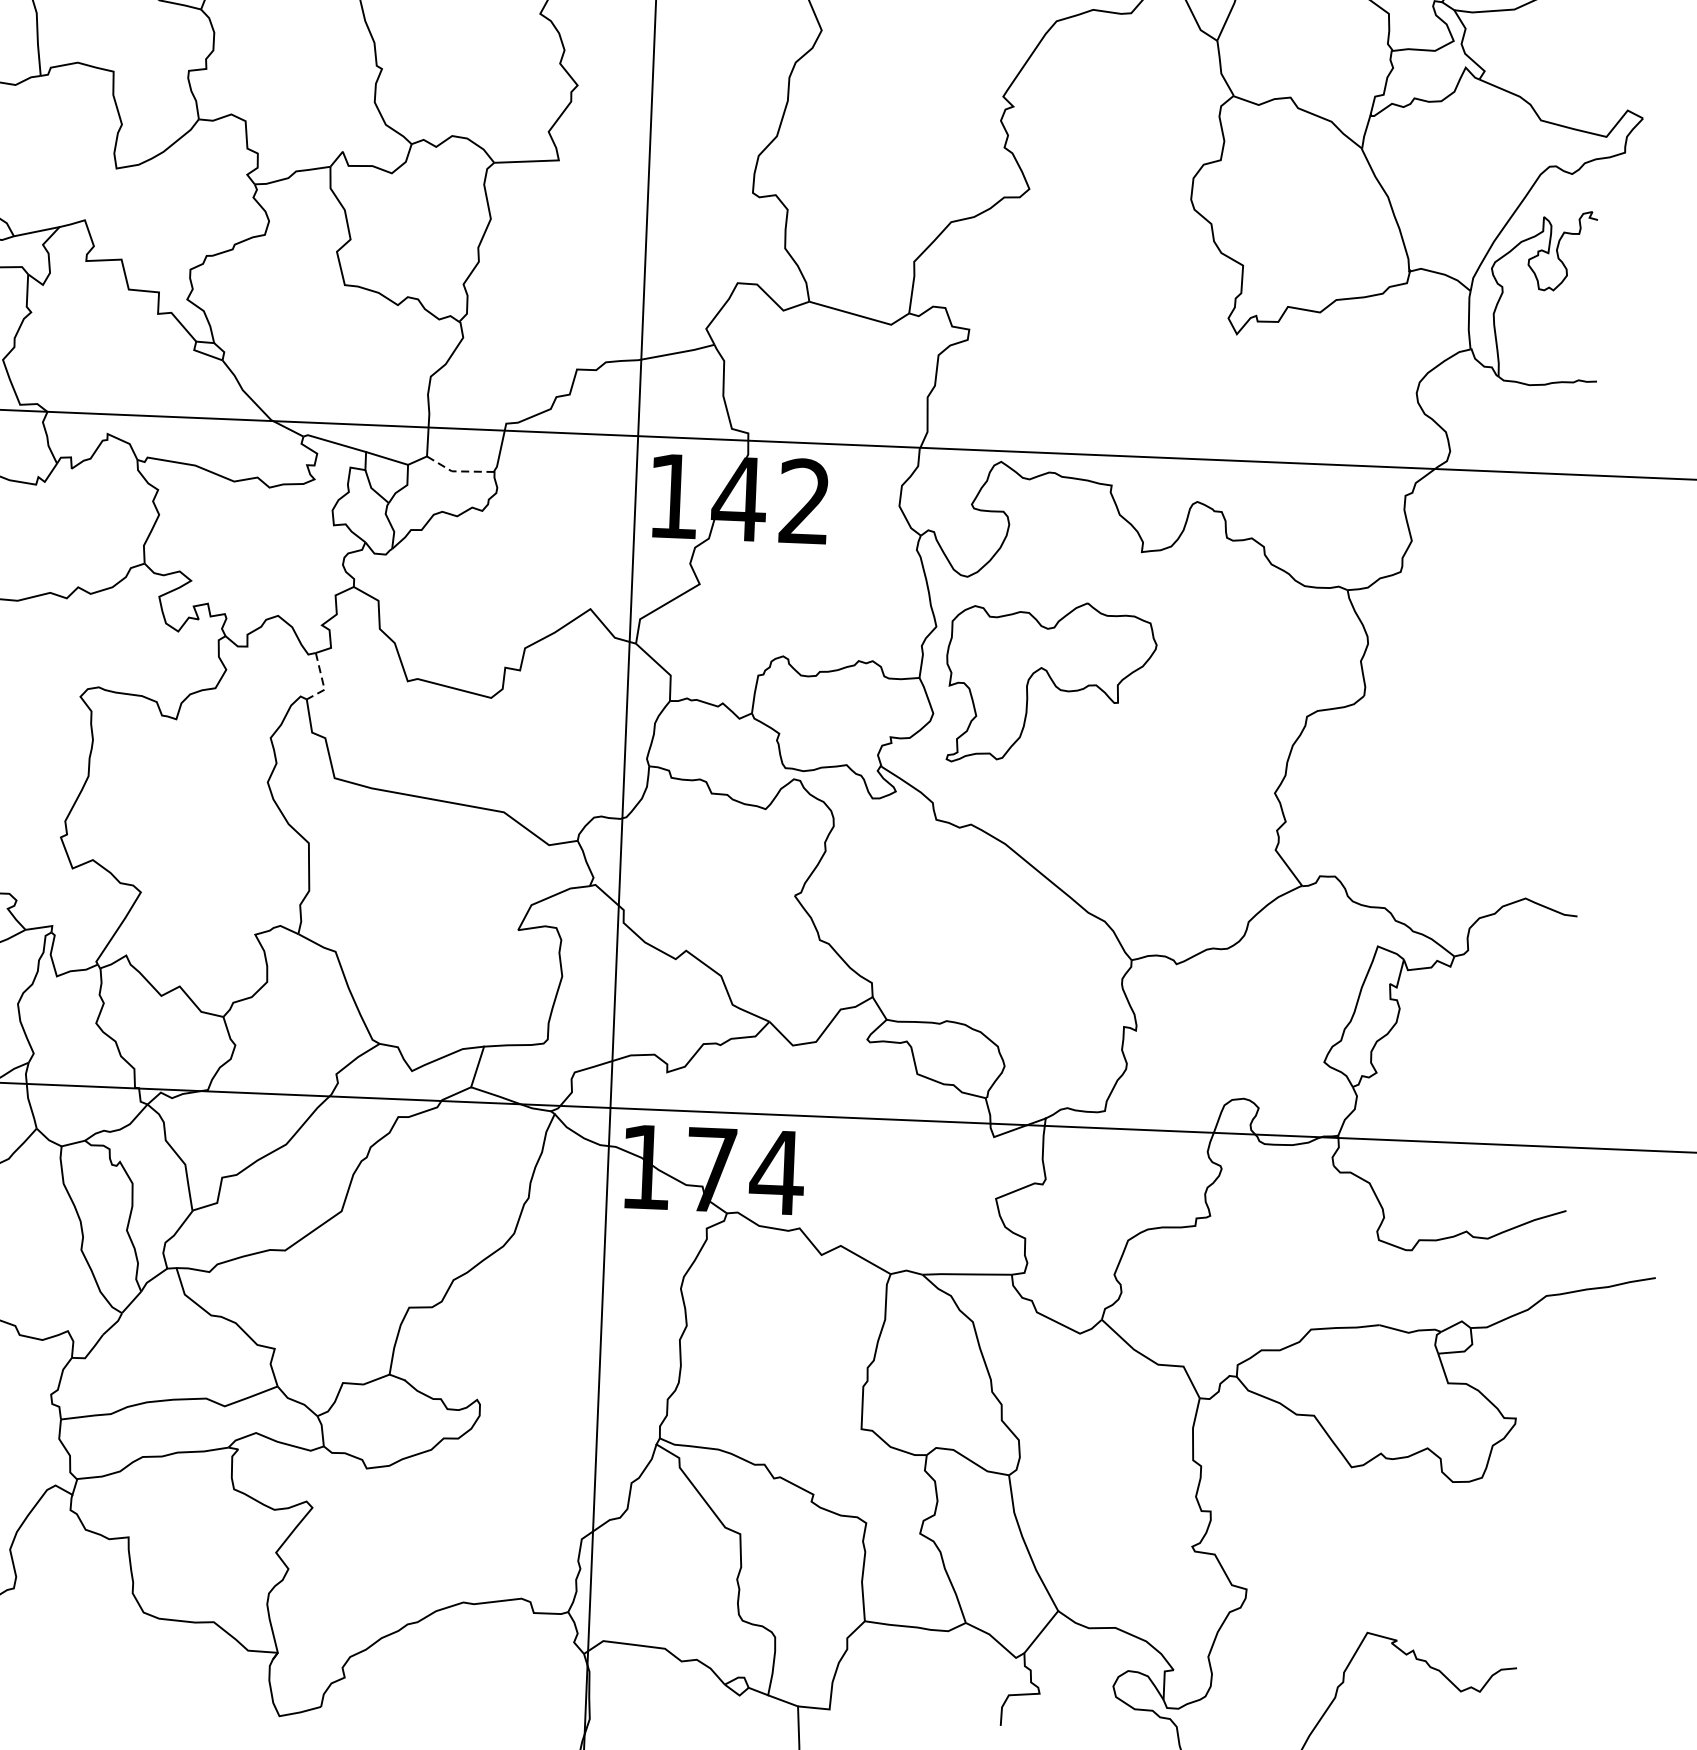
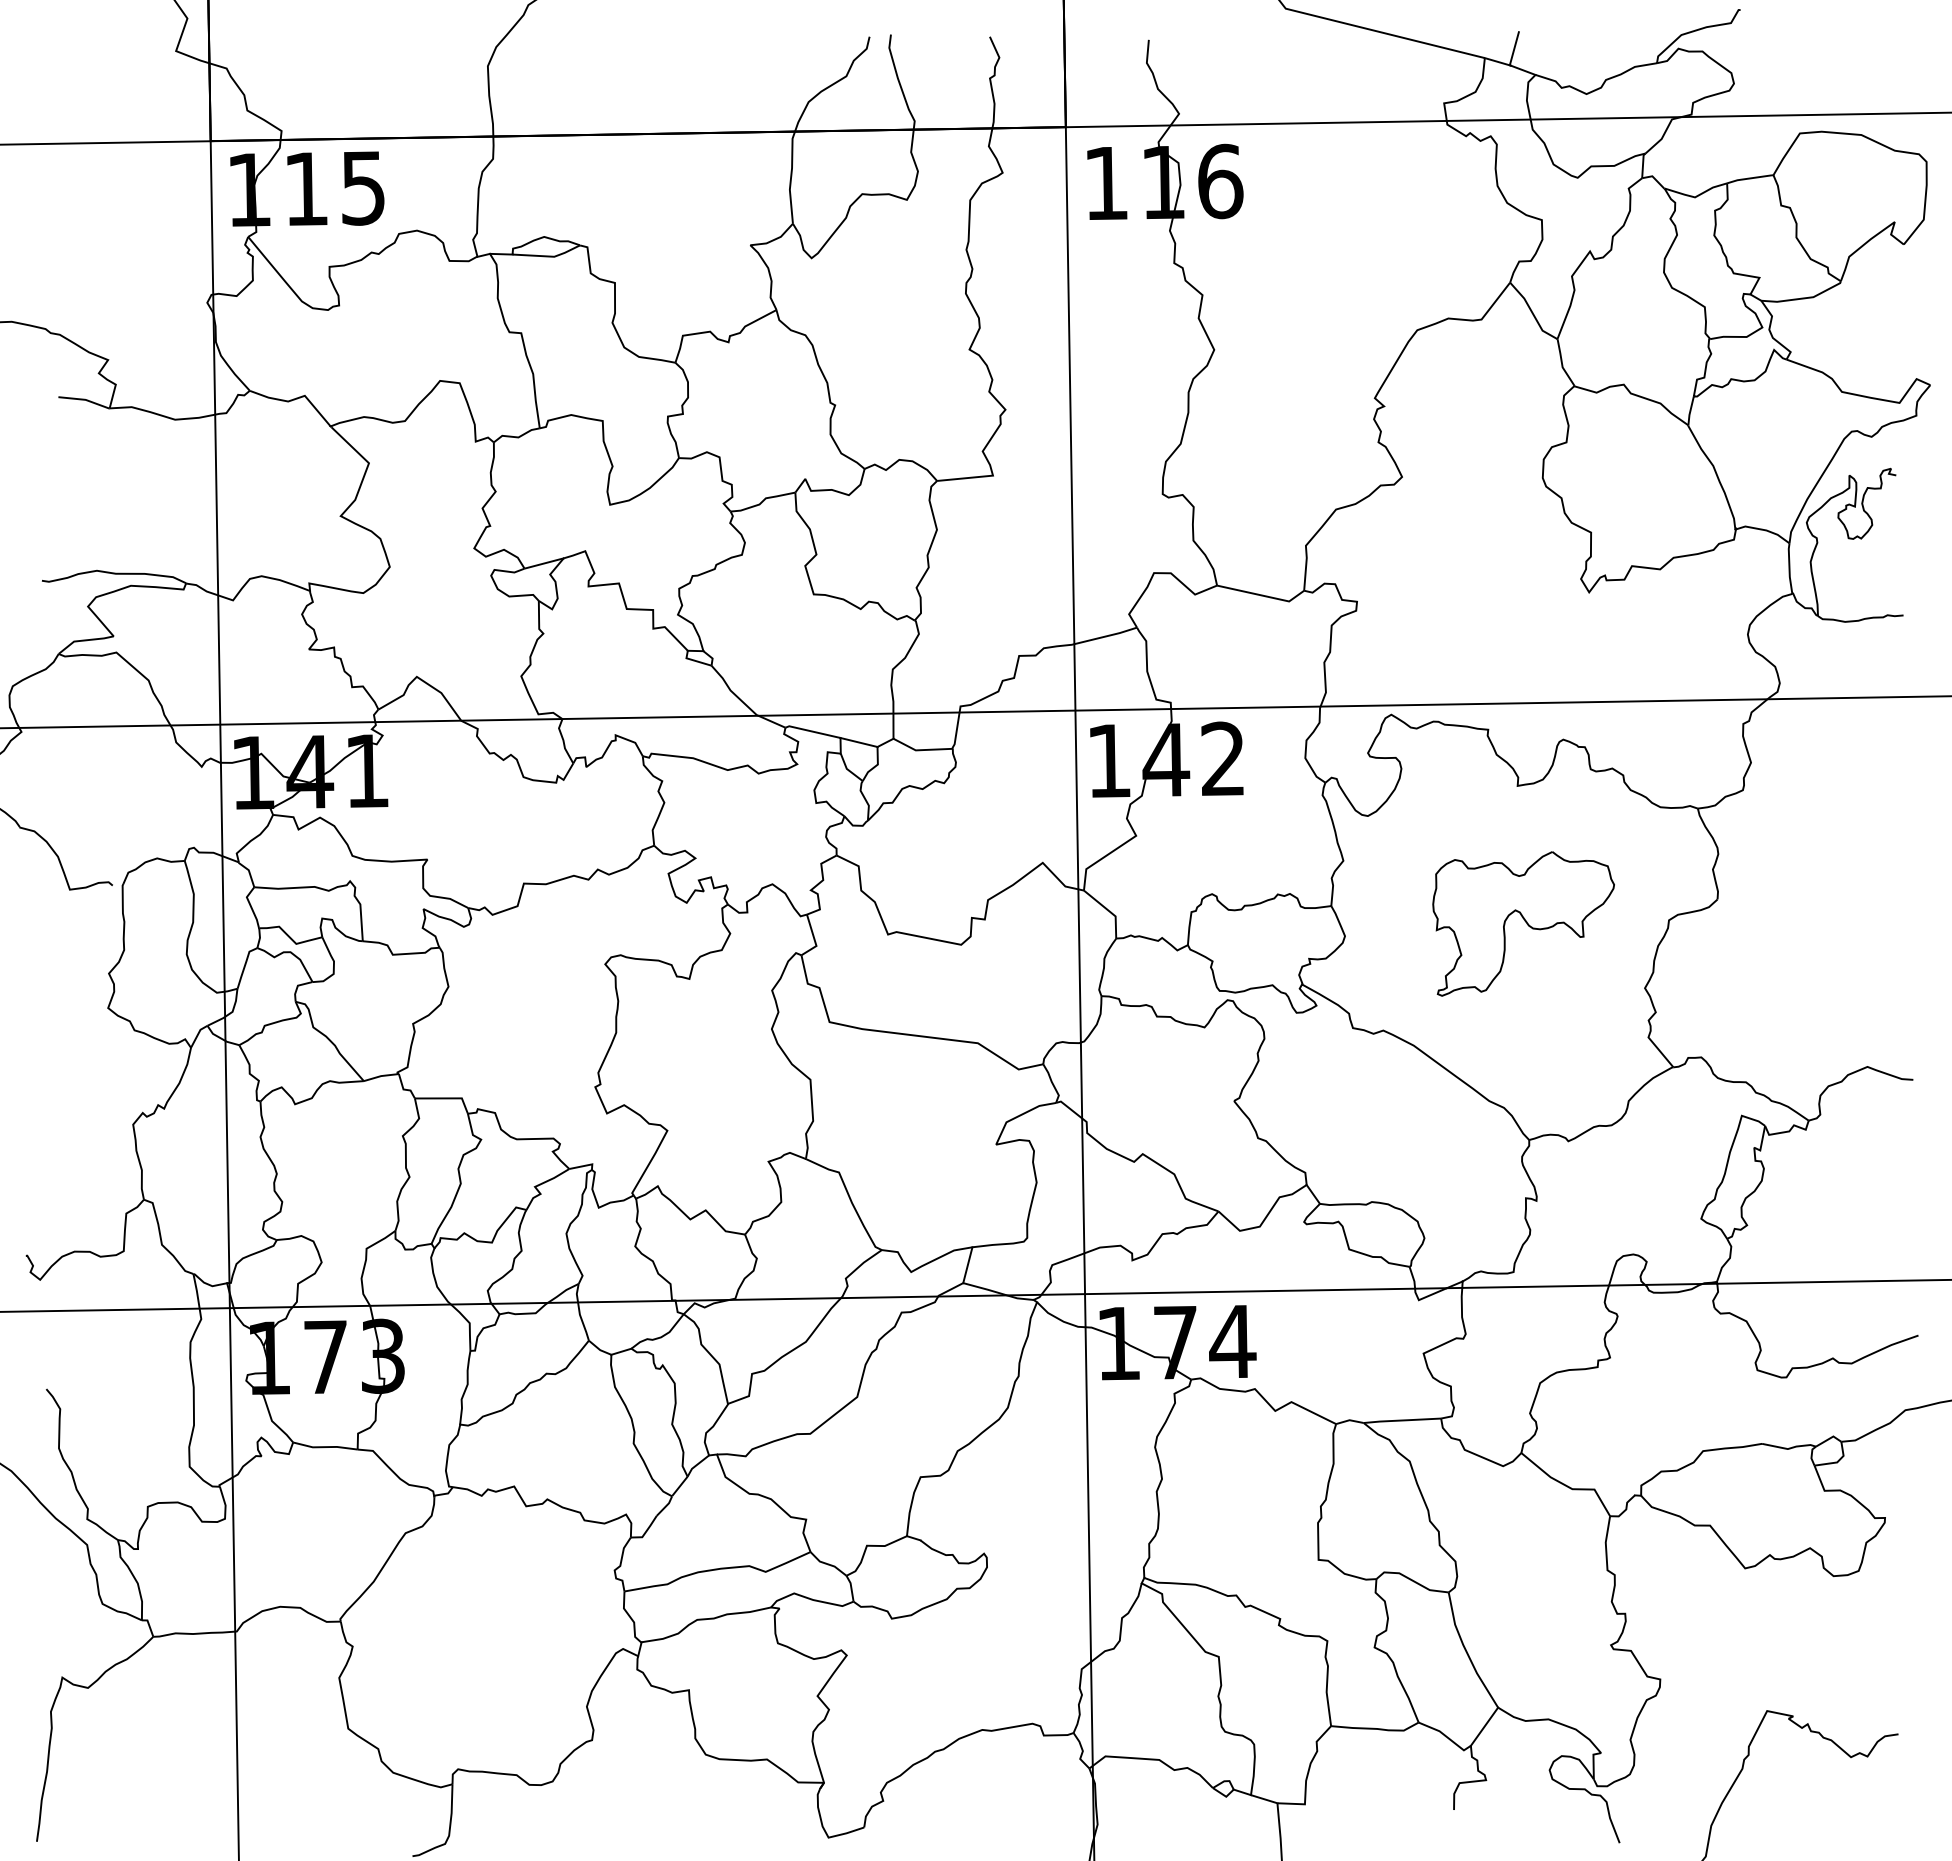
line: (457, 471) -> (920, 750), dashed -> solid
line: (322, 682) -> (814, 939), dashed -> solid
part: (1049, 683) -> (1523, 923), moved

